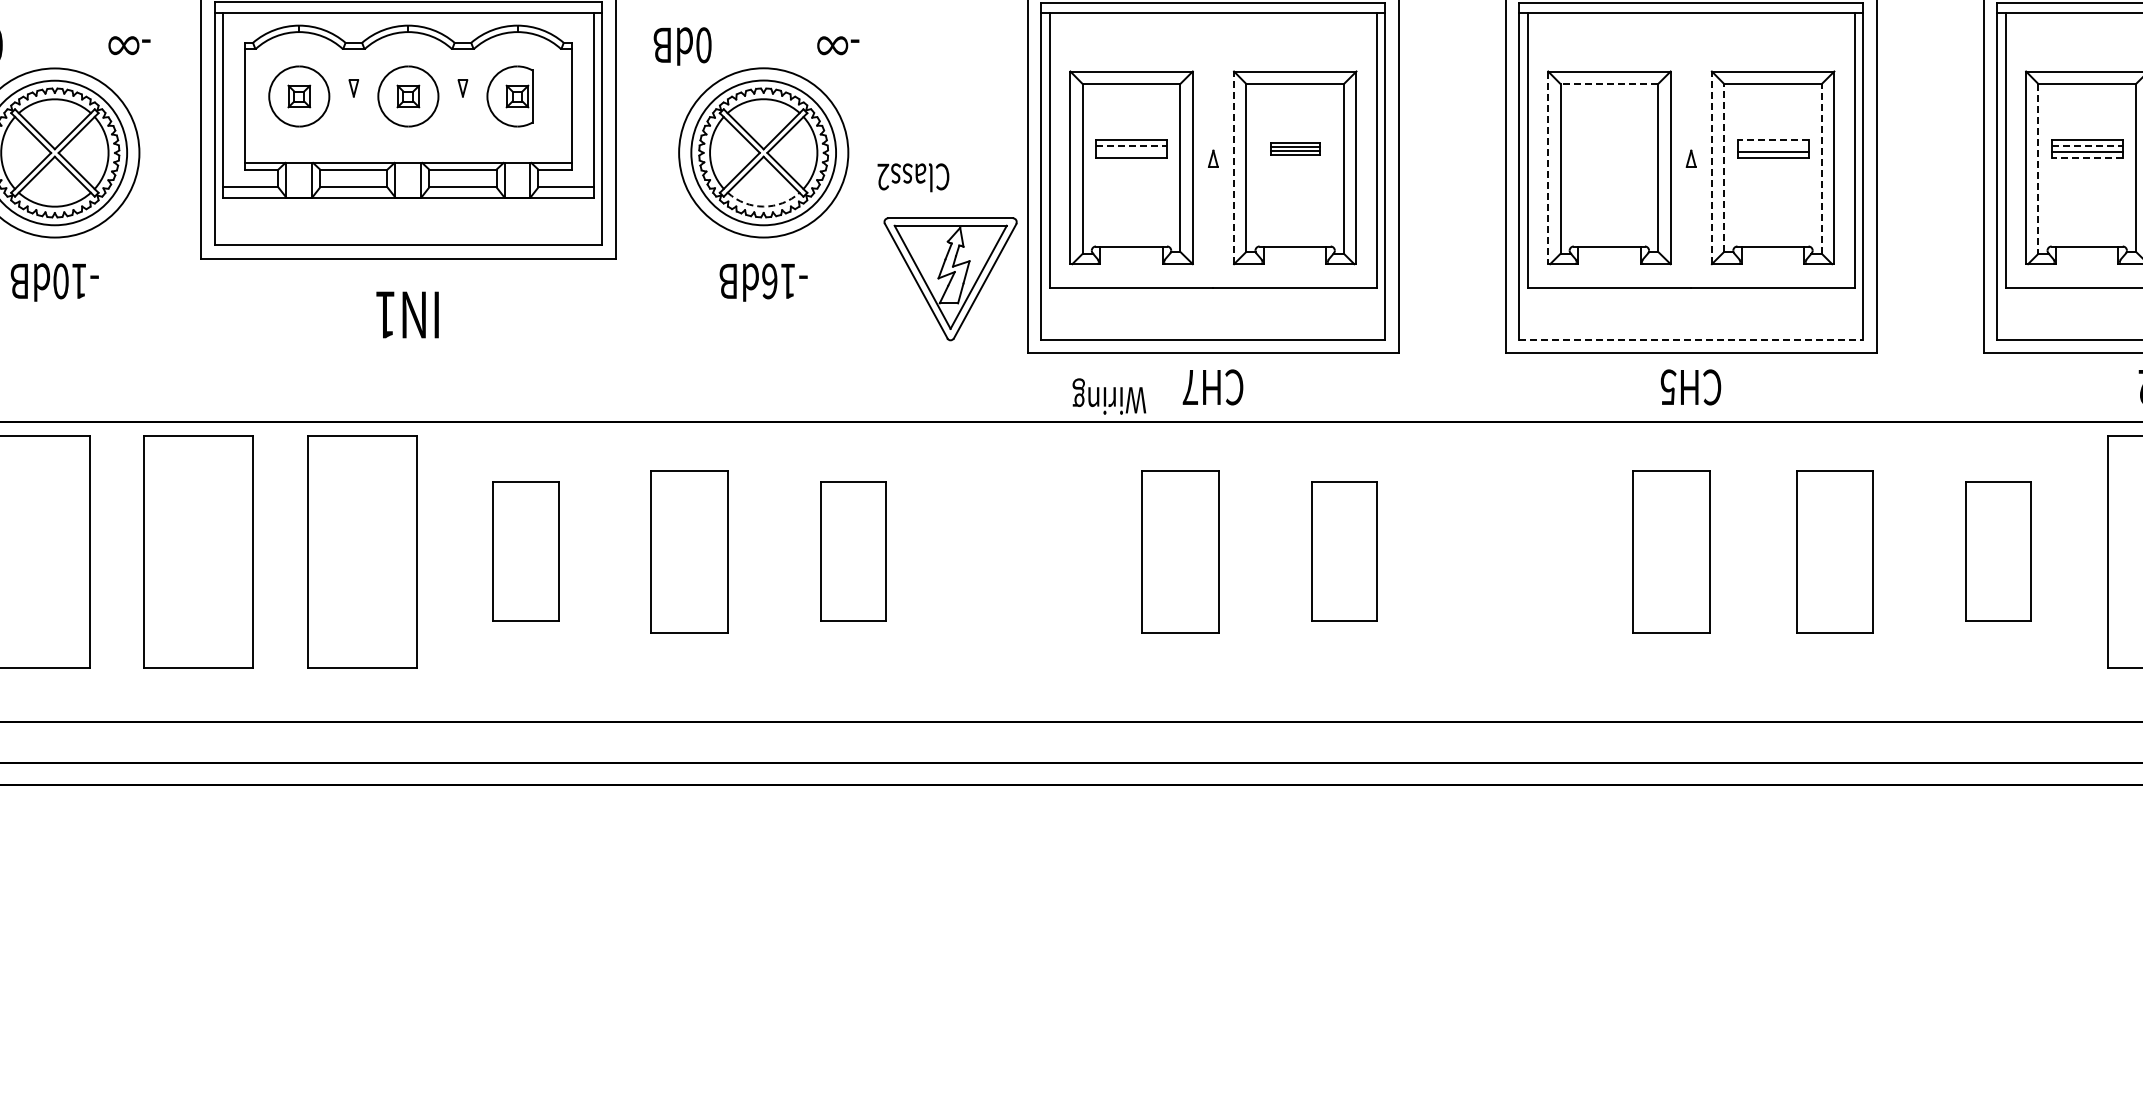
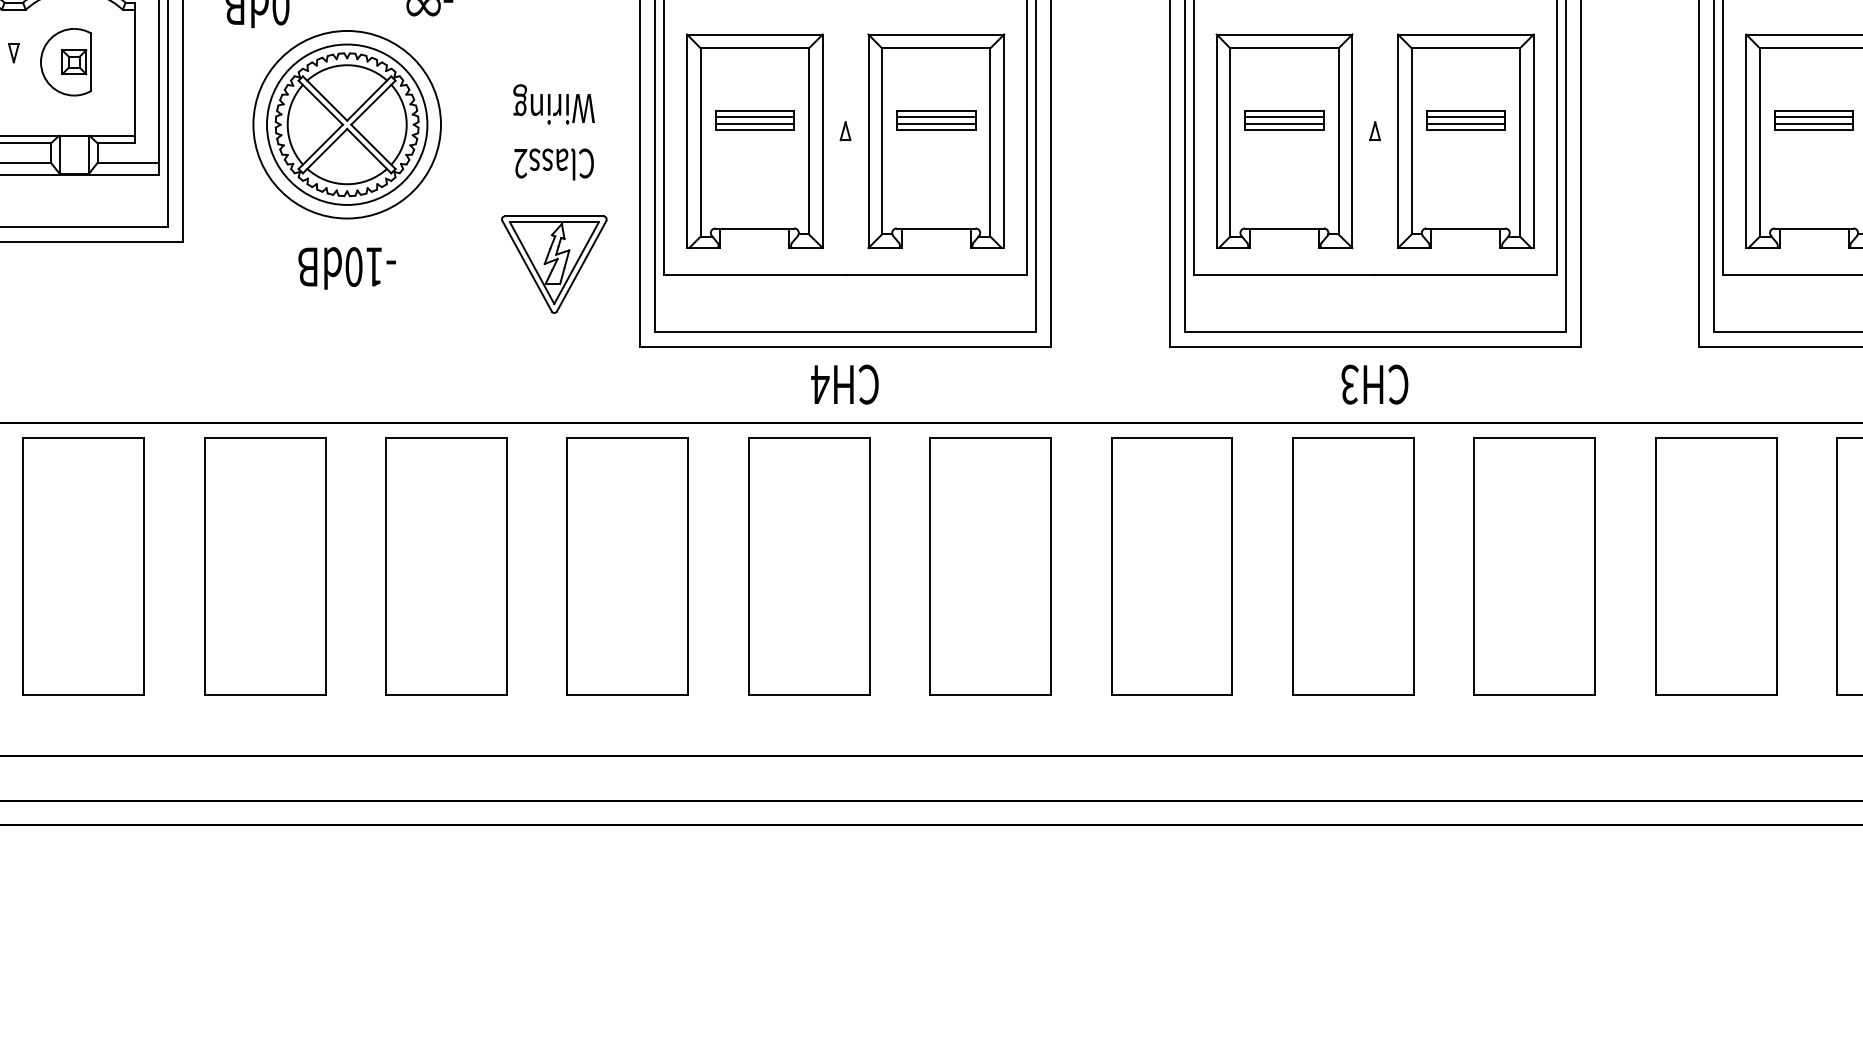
line: (1609, 83) -> (1284, 47), dashed -> solid
line: (1772, 140) -> (1465, 110), dashed -> solid
line: (1132, 145) -> (755, 116), dashed -> solid
line: (1772, 145) -> (1465, 116), added
line: (2087, 145) -> (1814, 116), dashed -> solid
part: (1295, 148) -> (936, 119), size x1.43
part: (1609, 148) -> (1284, 119), added
line: (1131, 152) -> (754, 124), added
line: (2086, 157) -> (1813, 129), dashed -> solid
line: (1234, 167) -> (868, 140), dashed -> solid
line: (1711, 167) -> (1397, 140), dashed -> solid
line: (1724, 167) -> (1412, 140), dashed -> solid
line: (1548, 168) -> (1216, 142), dashed -> solid
line: (1821, 168) -> (1519, 142), dashed -> solid
line: (2038, 168) -> (1760, 142), dashed -> solid
text: (913, 177) -> (554, 164), moved
arc: (763, 206) -> (346, 184), dashed -> solid
part: (950, 278) -> (554, 263), size x0.71
text: (769, 281) -> (353, 267), -16dB -> -10dB
line: (1691, 339) -> (1375, 331), dashed -> solid
text: (1190, 387) -> (820, 384), CH7 -> CH4
text: (1668, 387) -> (1349, 384), CH5 -> CH3
text: (1109, 396) -> (554, 104), moved
part: (525, 551) -> (83, 566), size x1.67
part: (689, 551) -> (264, 566), size x1.43
part: (853, 551) -> (446, 566), size x1.67
part: (1016, 551) -> (627, 566), added
part: (1180, 551) -> (809, 566), size x1.43
part: (1344, 551) -> (990, 566), size x1.67
part: (1507, 551) -> (1171, 566), added
part: (1671, 551) -> (1353, 566), size x1.43
part: (1835, 551) -> (1535, 566), size x1.43
part: (1998, 551) -> (1715, 566), size x1.67

